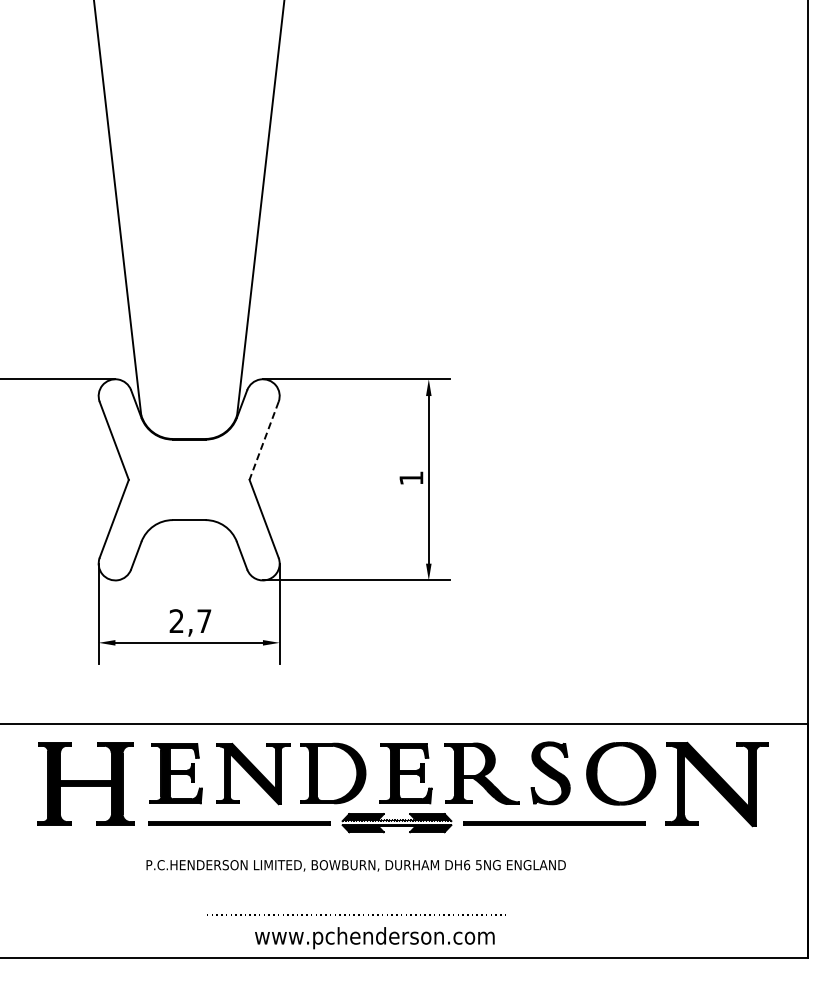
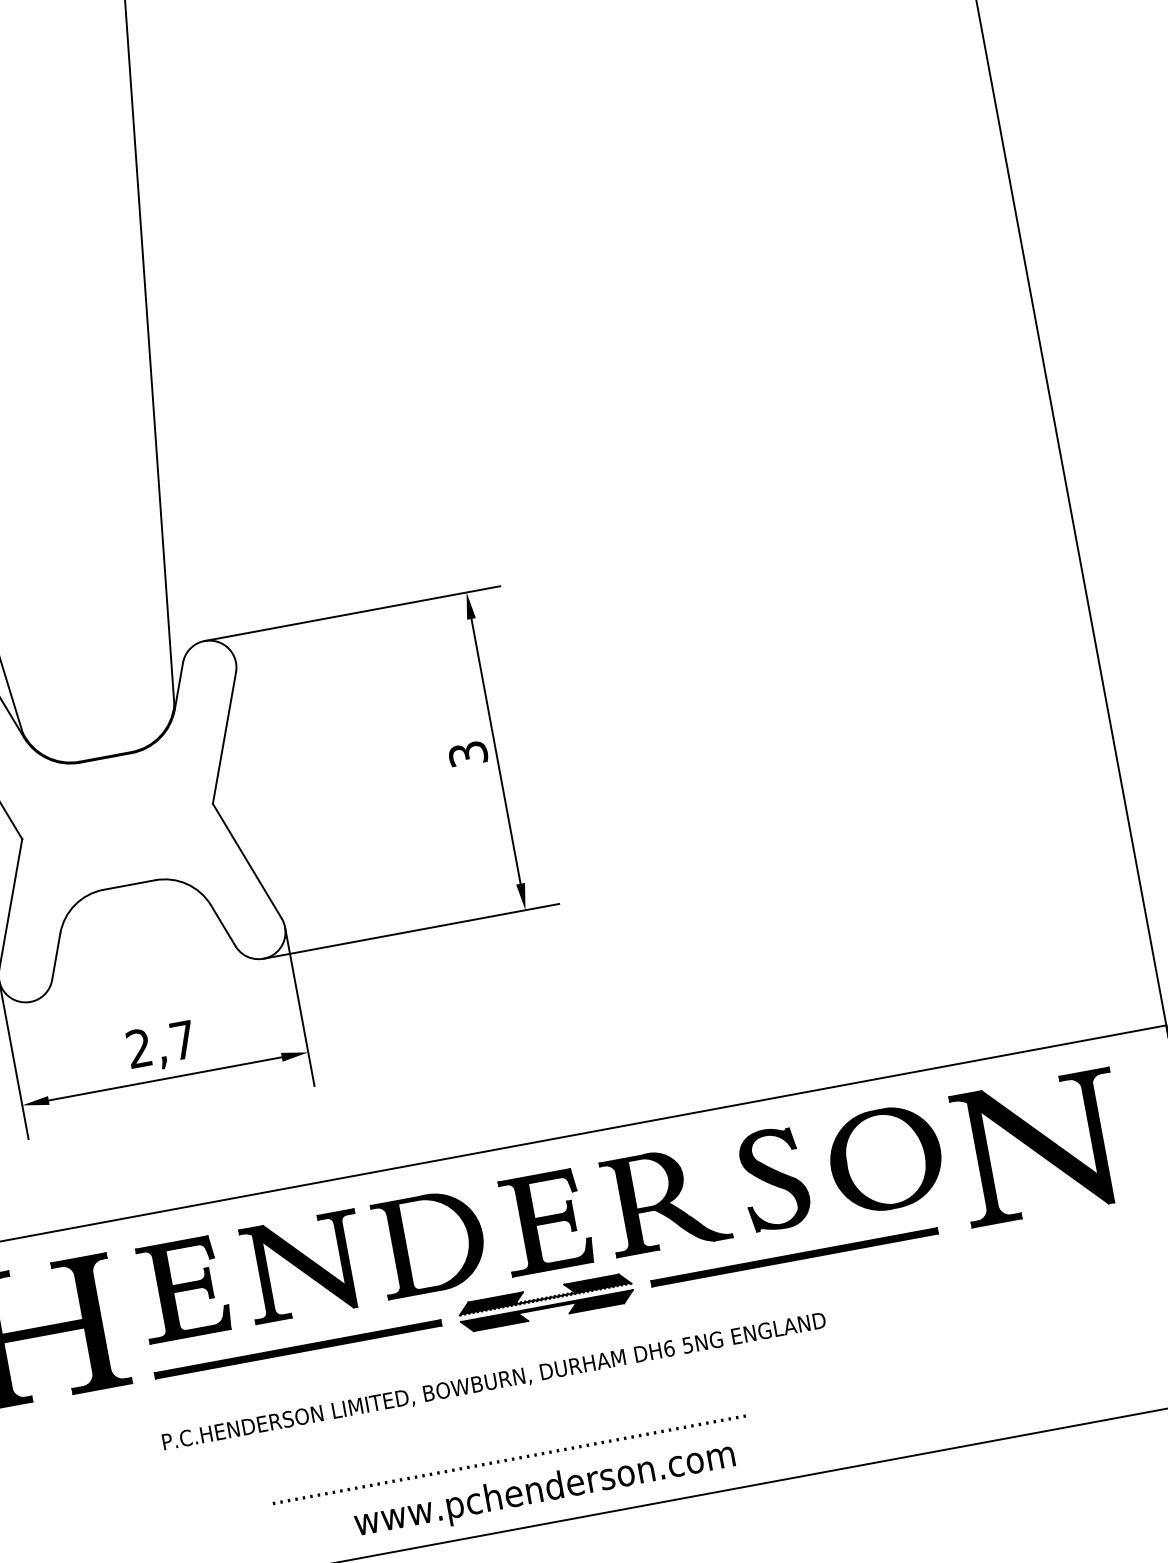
line: (264, 440) -> (225, 737), dashed -> solid
text: (411, 478) -> (468, 754), 1 -> 3

